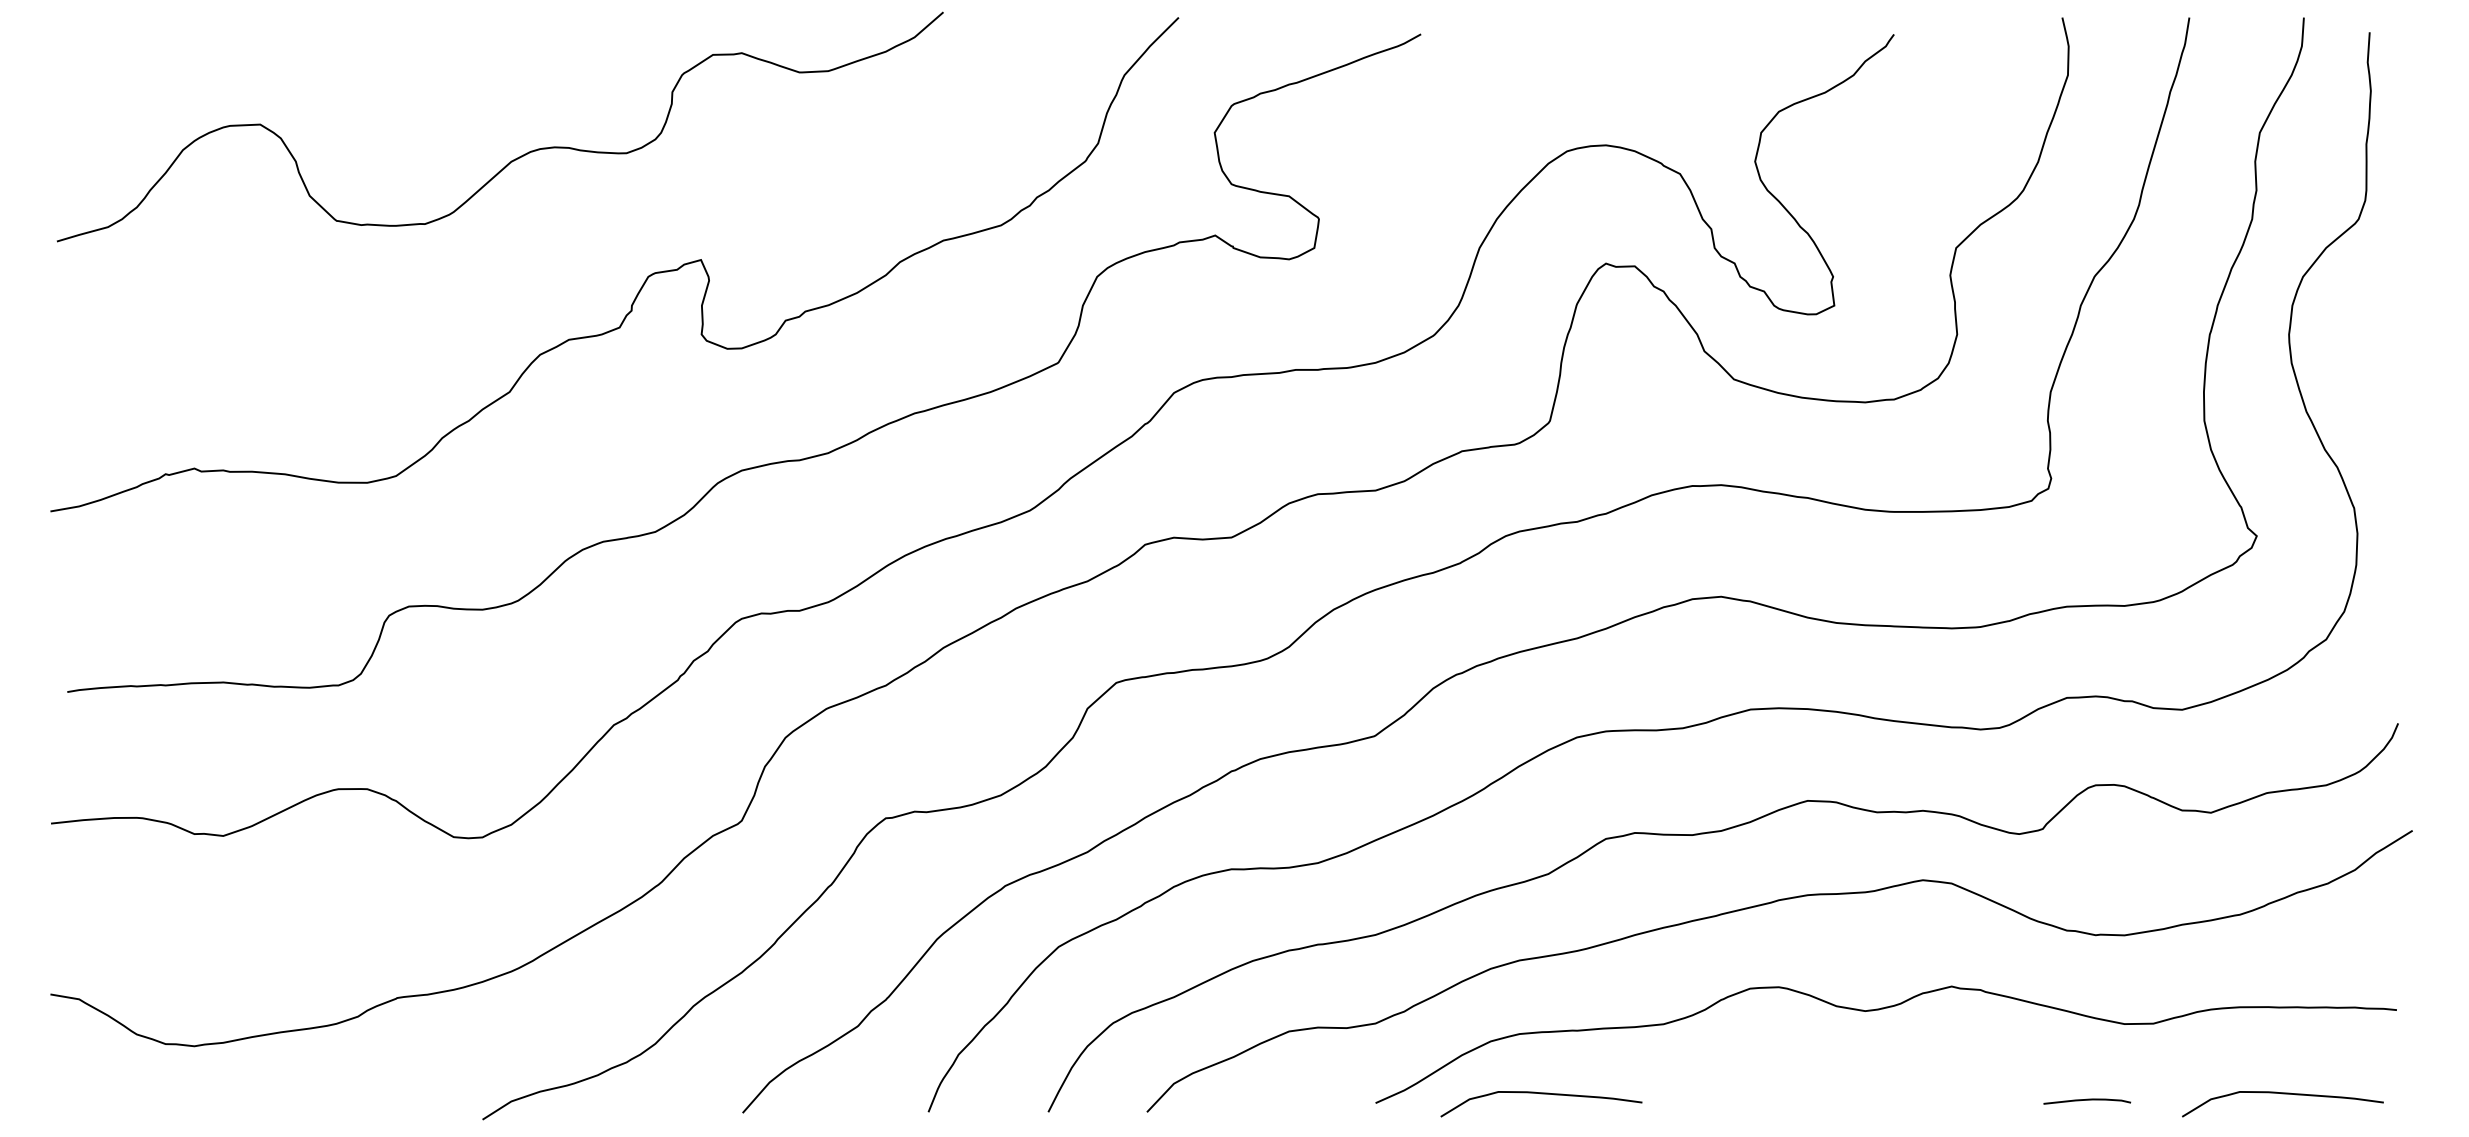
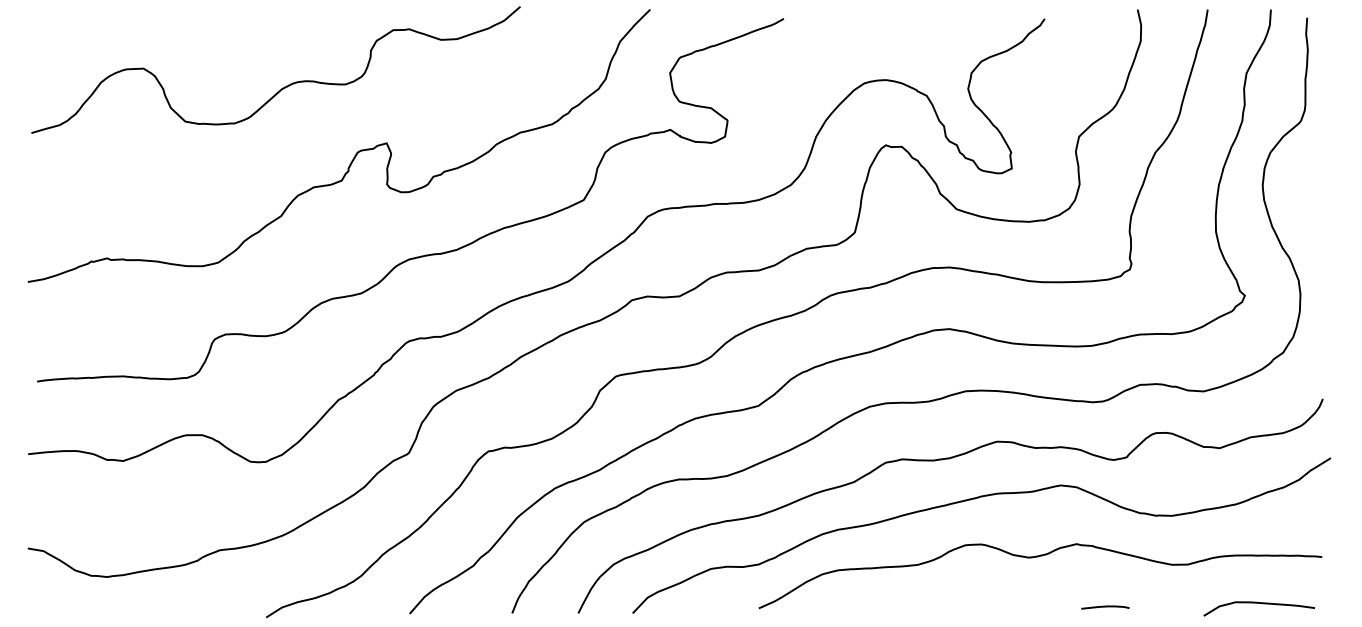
curve: (1539, 1094) -> (849, 603), removed
curve: (2087, 1101) -> (1105, 607), moved

